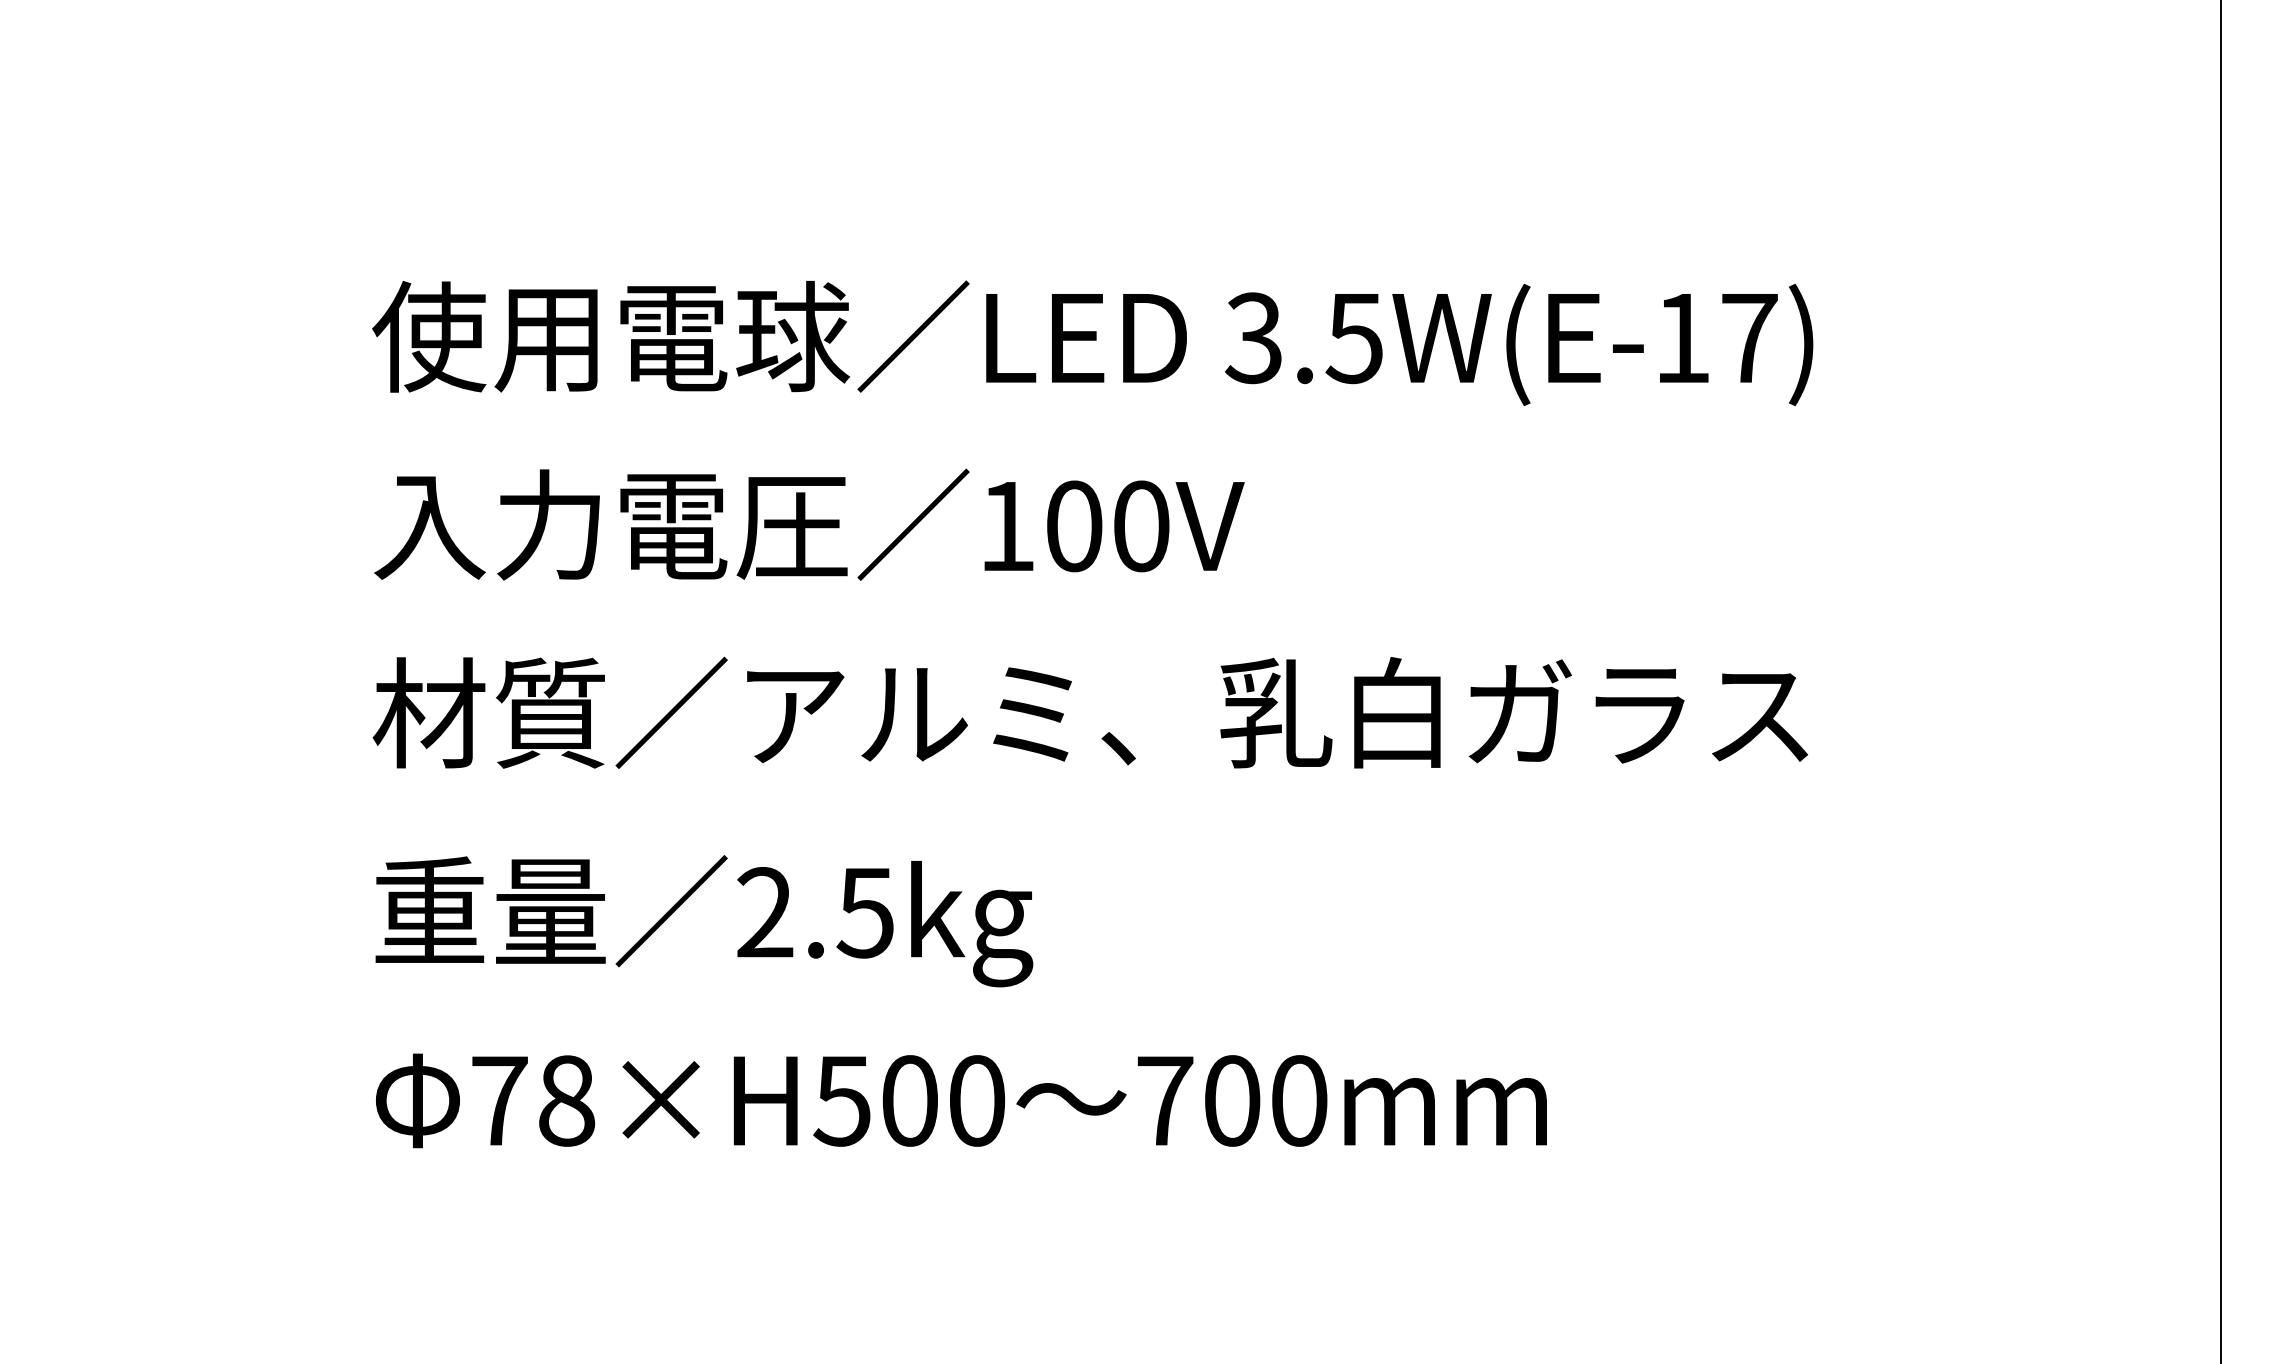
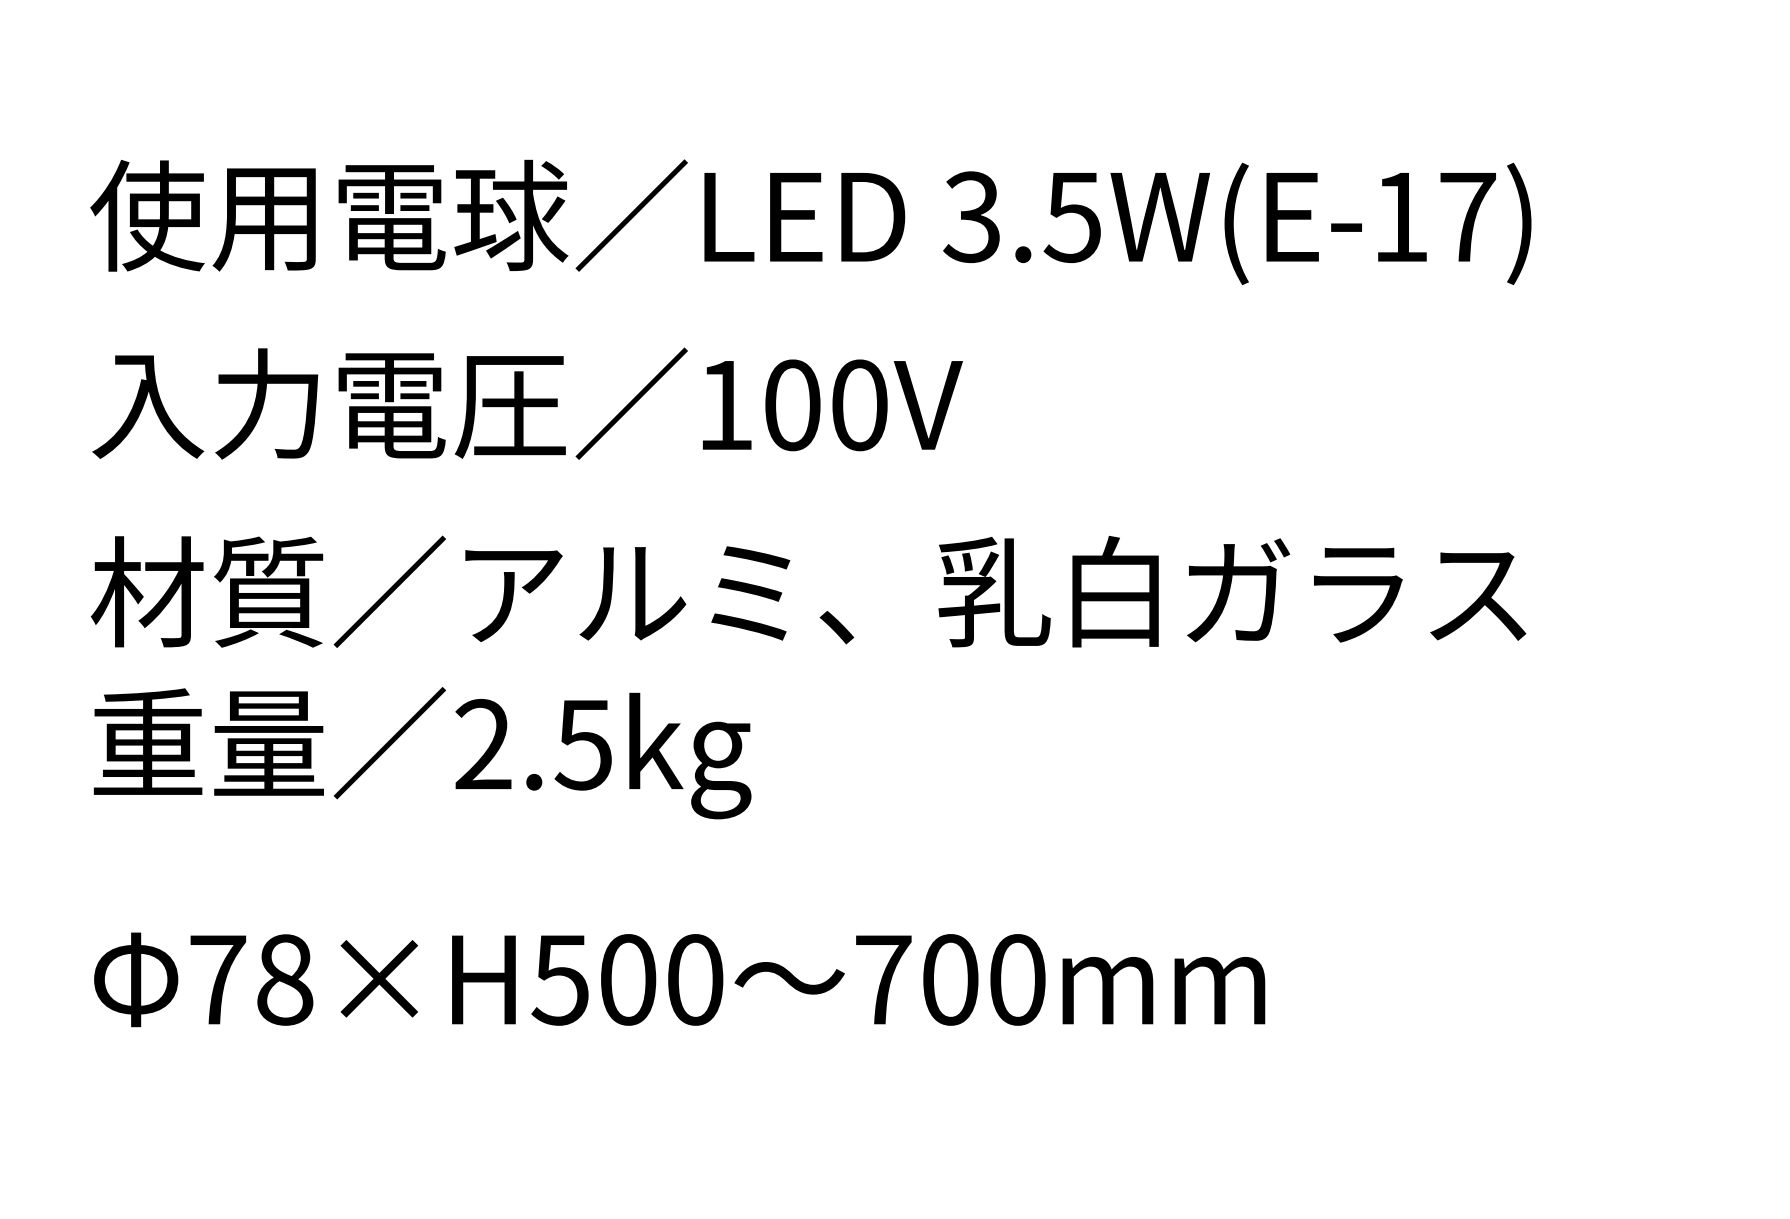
part: (685, 901) -> (403, 733), moved

